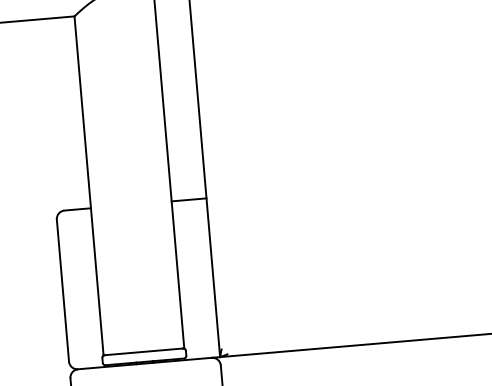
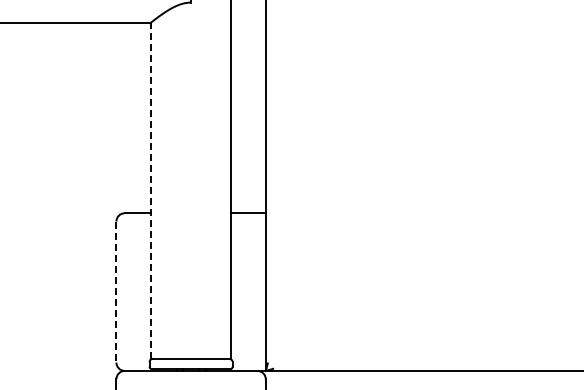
line: (89, 185) -> (151, 190), solid -> dashed
line: (63, 291) -> (116, 292), solid -> dashed

